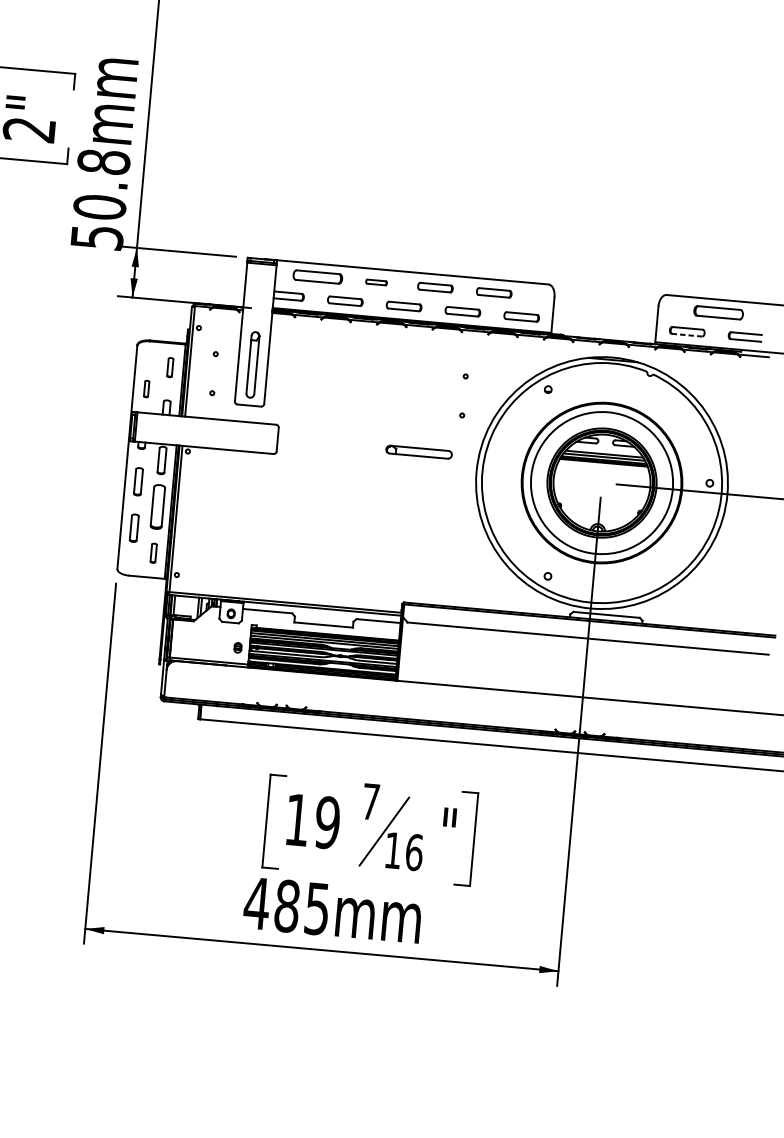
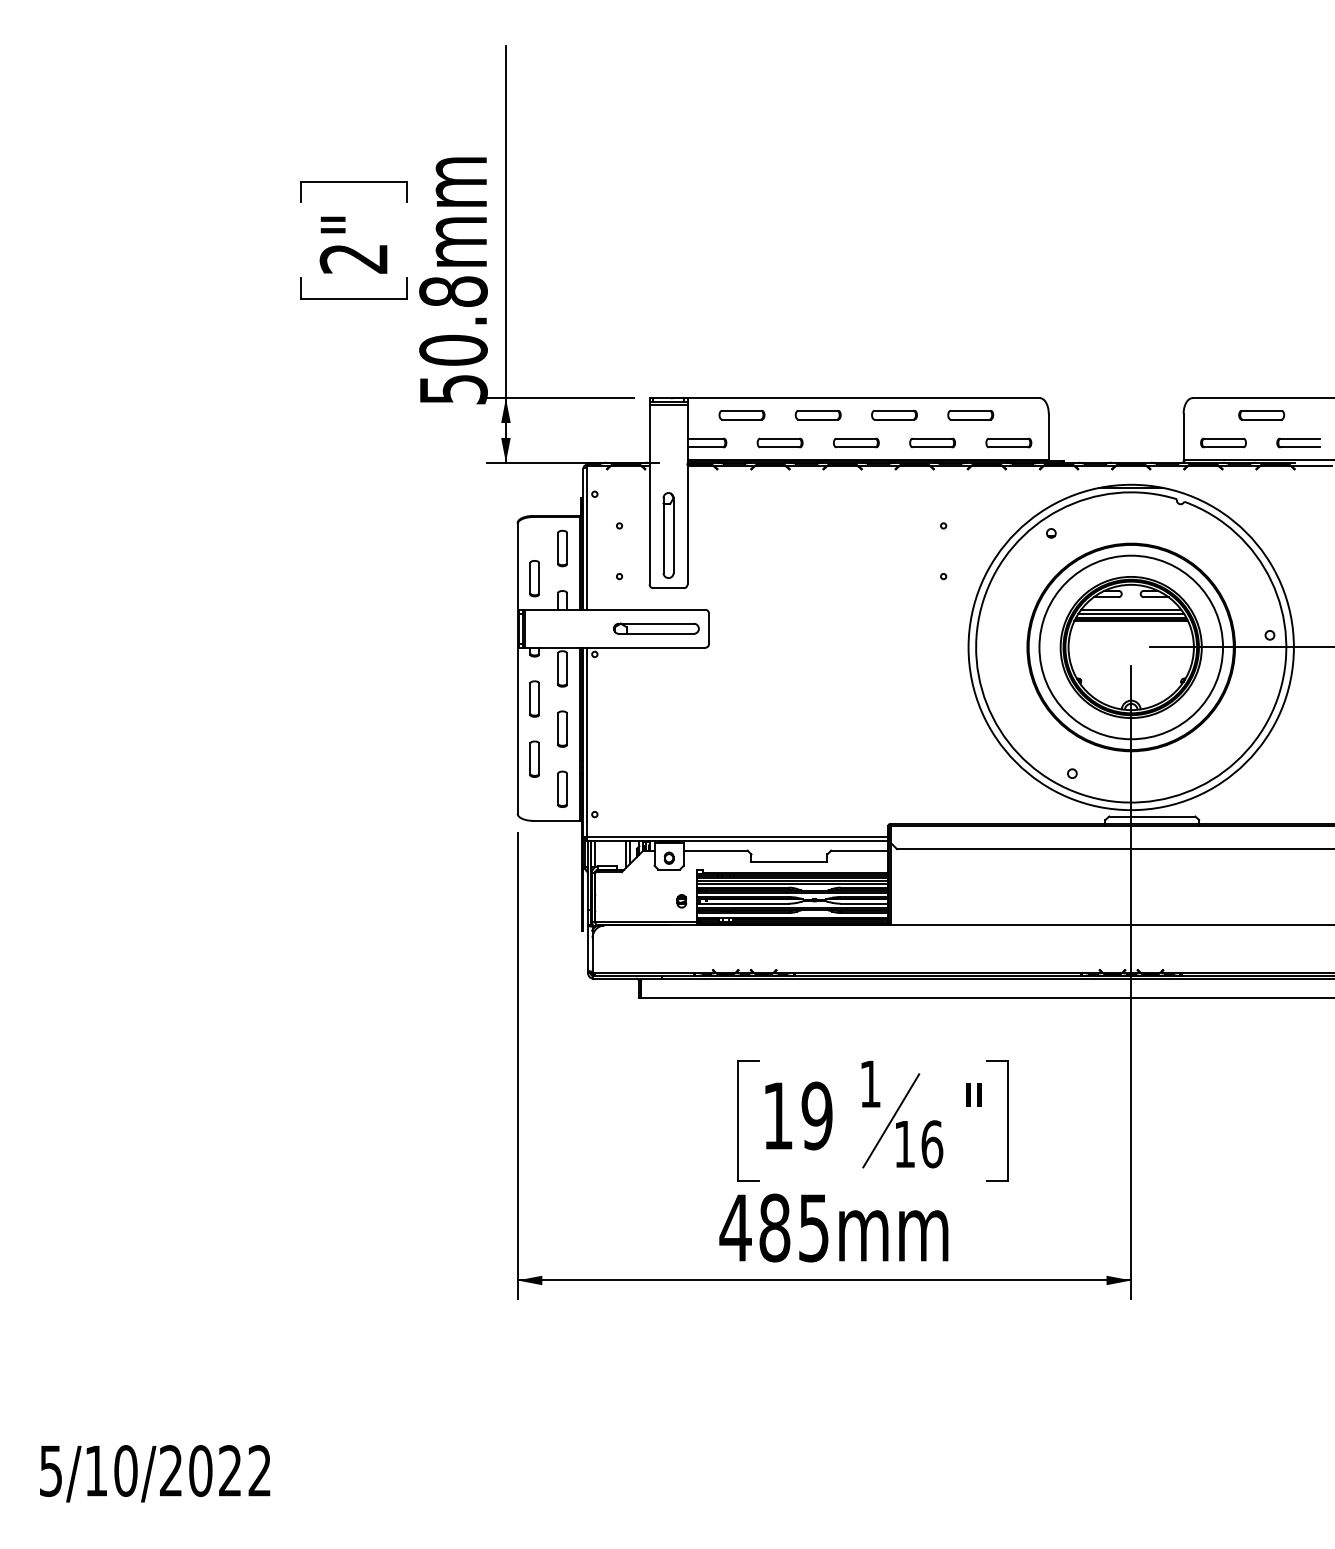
part: (317, 277) -> (741, 415), size x0.71
part: (376, 282) -> (817, 415), size x1.67
part: (718, 313) -> (1261, 415), size x0.71
line: (686, 335) -> (1223, 447), dashed -> solid
part: (170, 367) -> (562, 548), size x1.43
part: (146, 388) -> (534, 578), size x1.67
part: (419, 452) -> (656, 628), moved
part: (157, 506) -> (562, 728), size x0.62
part: (153, 552) -> (562, 788), size x1.43
text: (370, 801) -> (870, 1083), 7 -> 1

